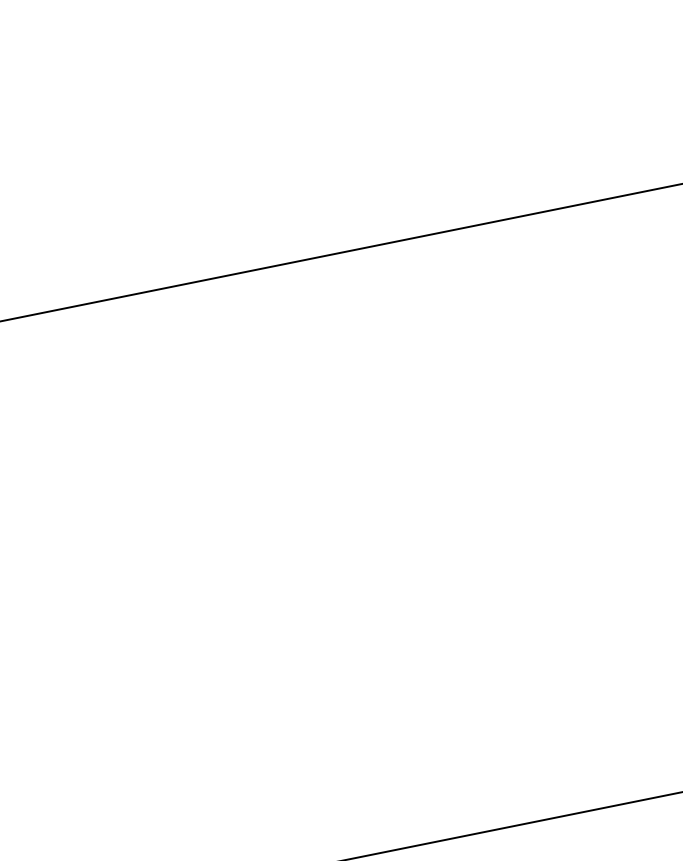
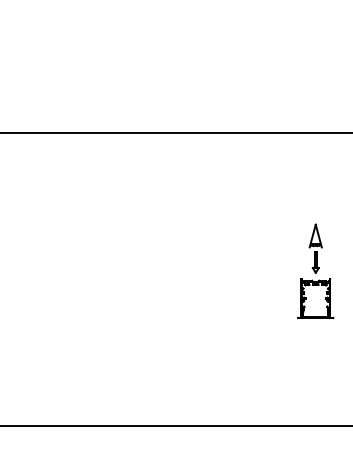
part: (569, 494) -> (315, 271), added

